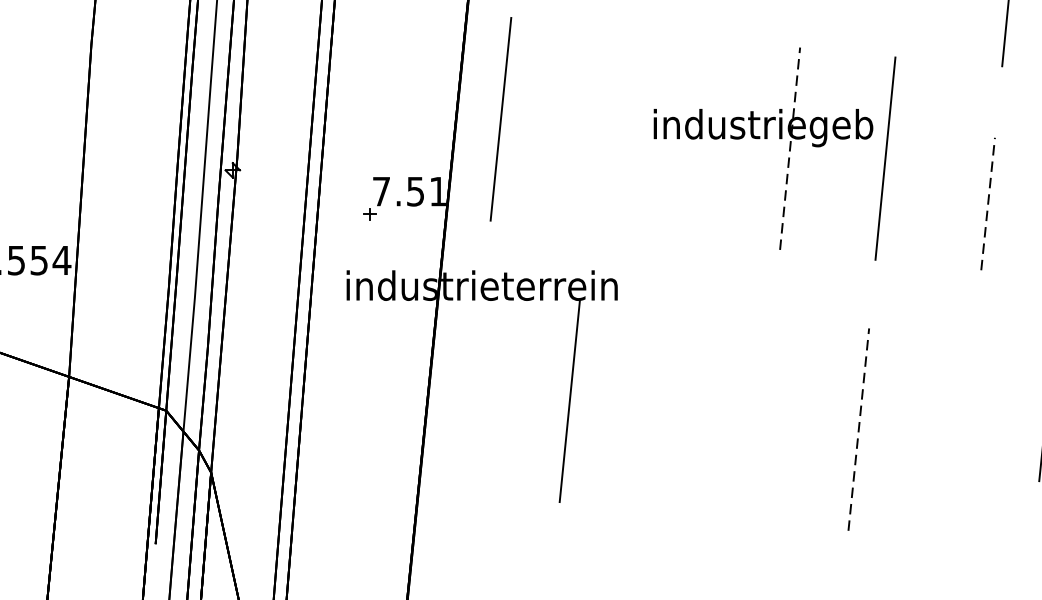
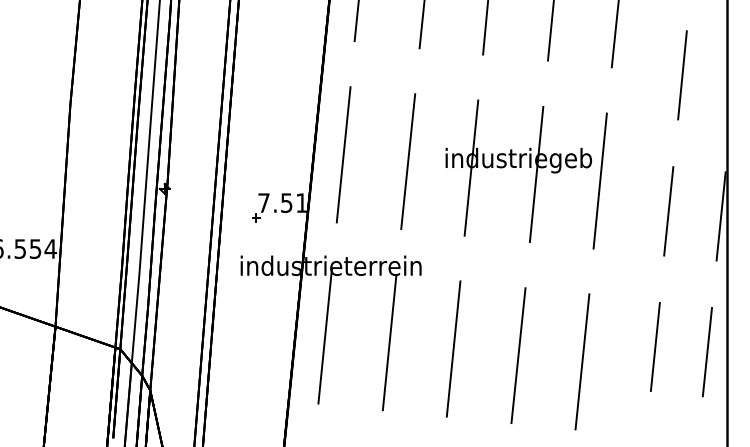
line: (598, 129) -> (408, 161), added
line: (692, 138) -> (471, 167), added
line: (789, 148) -> (536, 174), dashed -> solid
line: (987, 202) -> (668, 210), dashed -> solid
line: (473, 390) -> (325, 335), added
line: (966, 406) -> (654, 346), added
line: (665, 409) -> (453, 348), added
line: (762, 420) -> (518, 355), added
line: (858, 429) -> (582, 361), dashed -> solid

